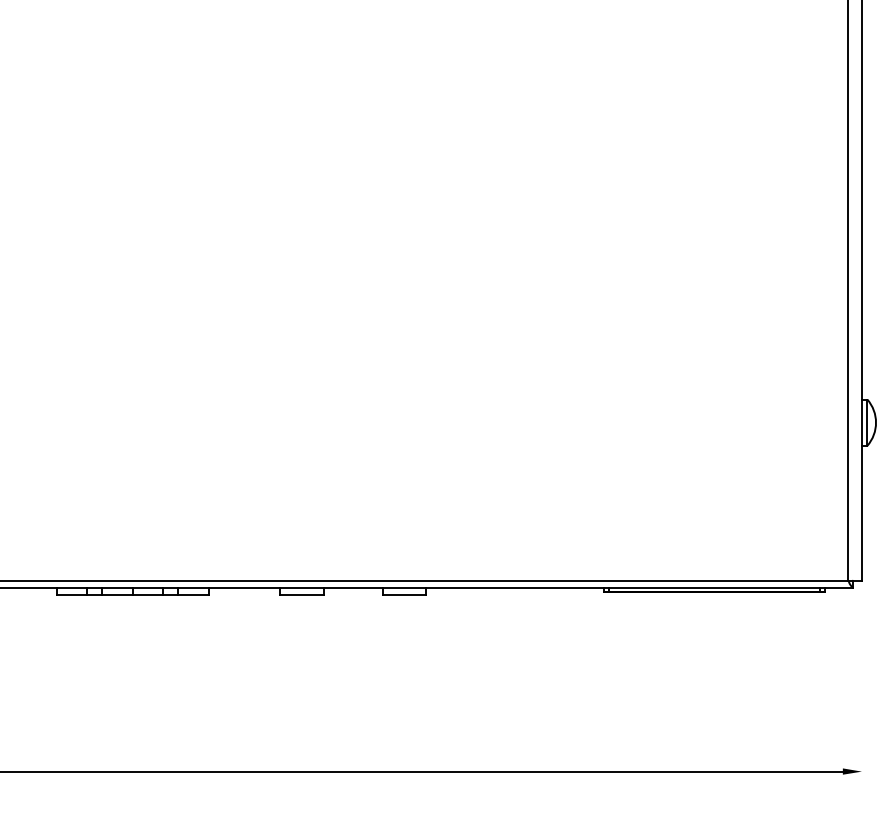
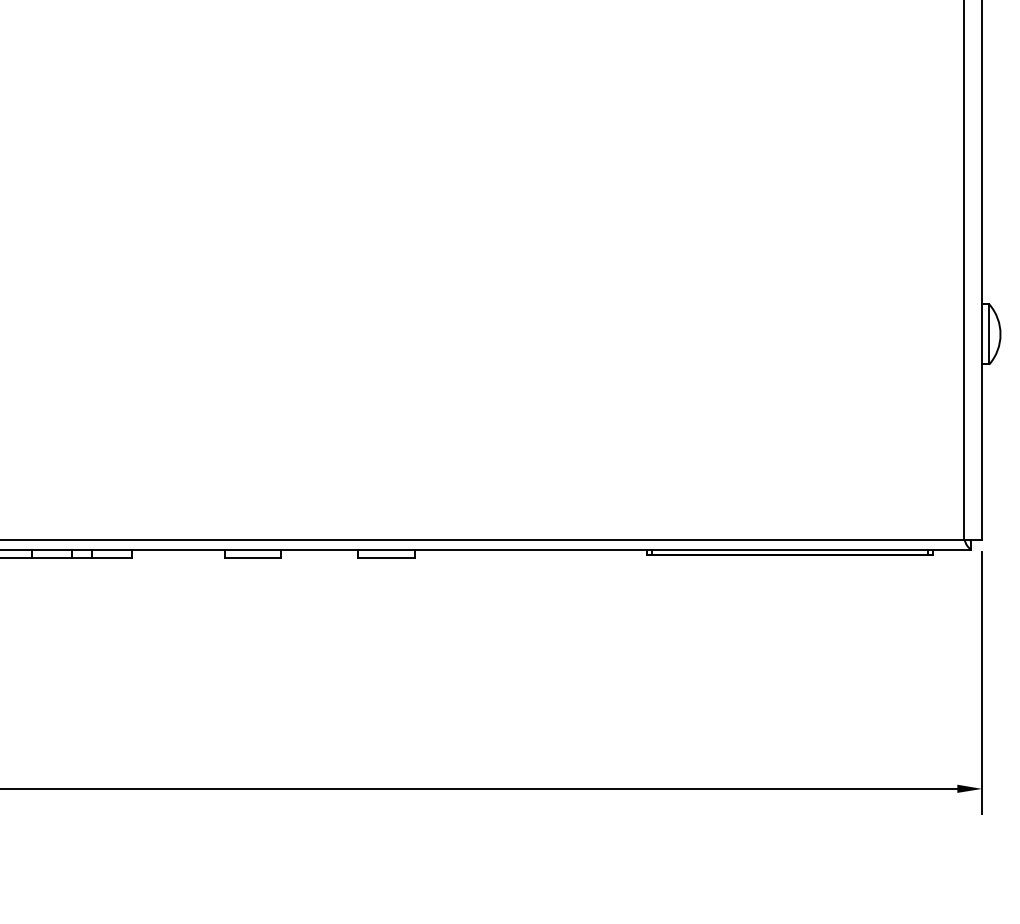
line: (861, 690) -> (981, 683), added

